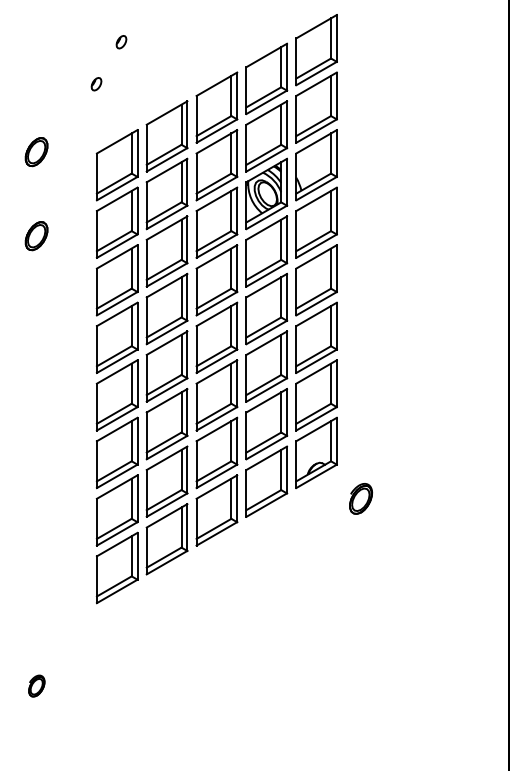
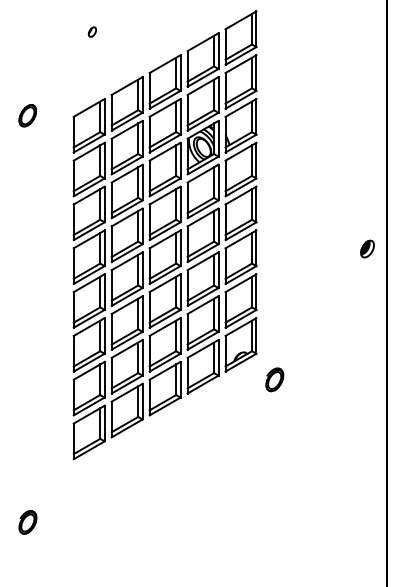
part: (95, 83) -> (72, 63), removed
part: (36, 235) -> (27, 179), removed
part: (482, 326) -> (367, 248), added
part: (36, 686) -> (27, 522), size x1.43

